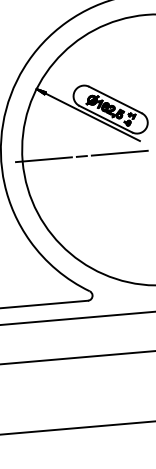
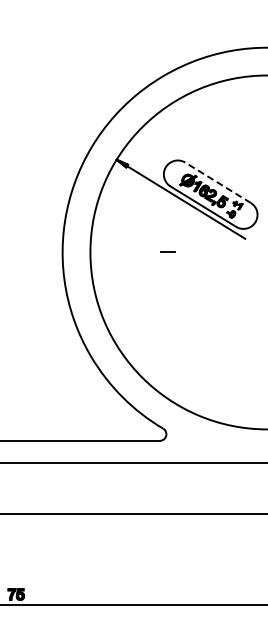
line: (115, 99) -> (218, 182), solid -> dashed
line: (119, 153) -> (217, 252), removed
line: (43, 159) -> (117, 252), removed

